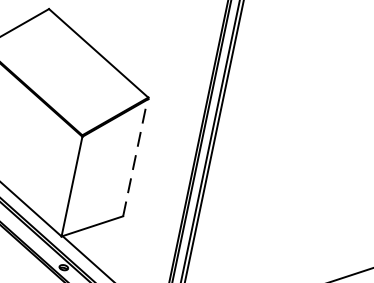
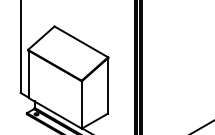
line: (134, 156) -> (107, 85), dashed -> solid

